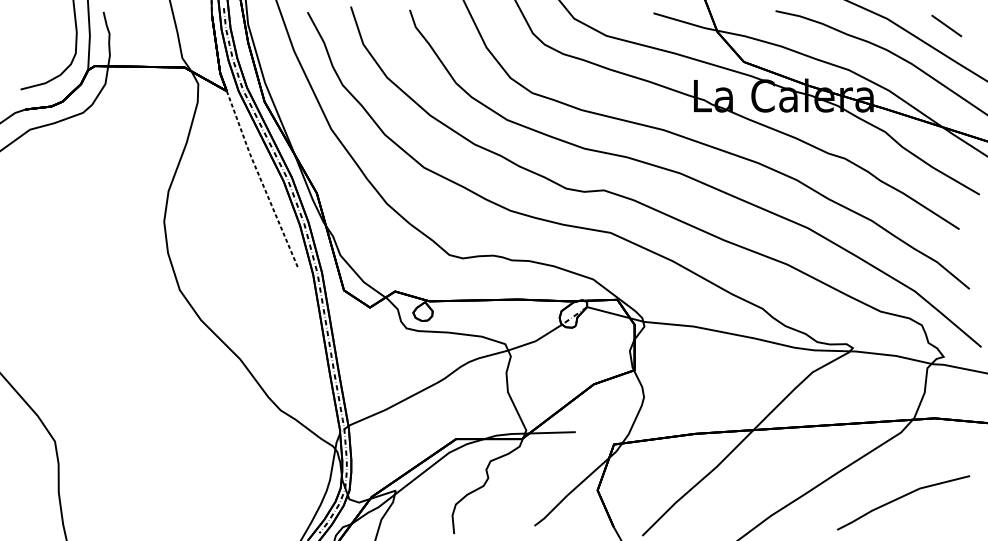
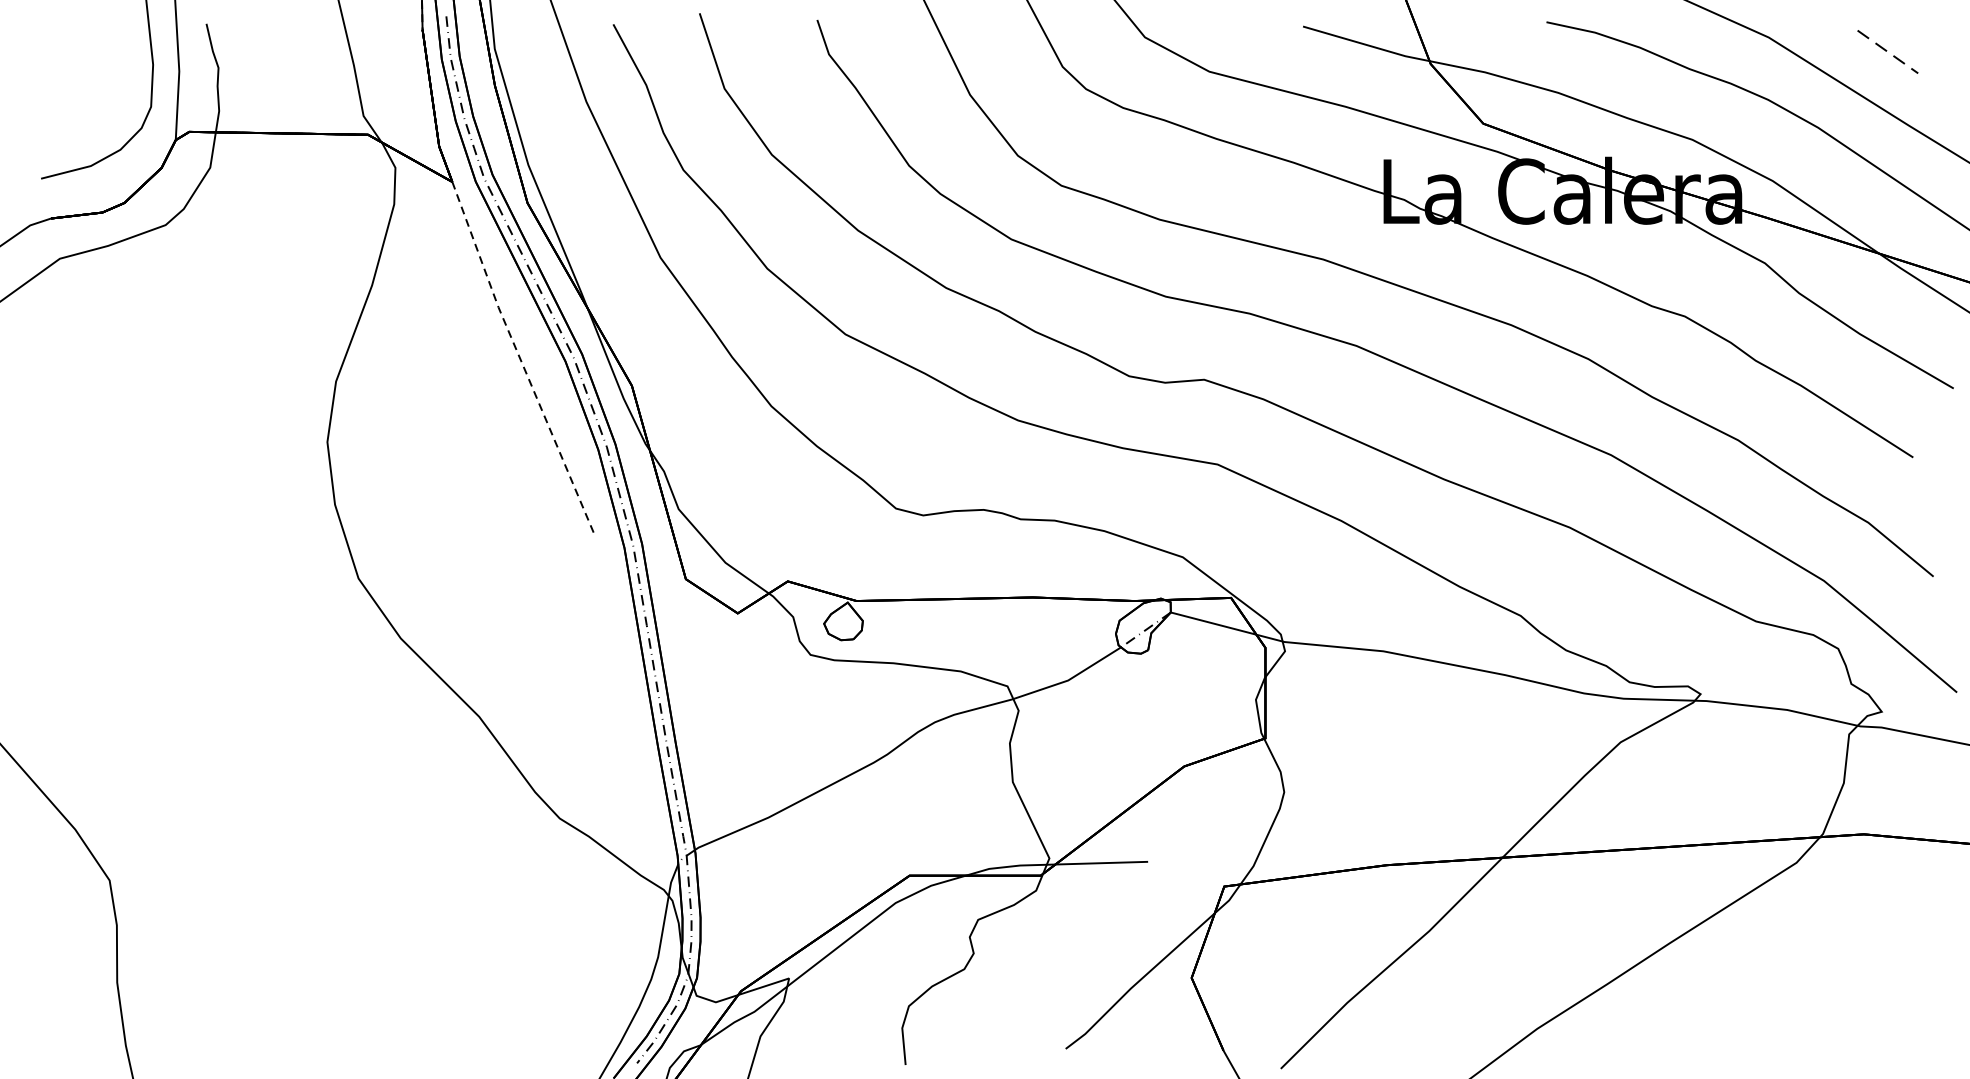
line: (946, 26) -> (1887, 52), solid -> dashed
line: (901, 498) -> (1797, 994), removed

